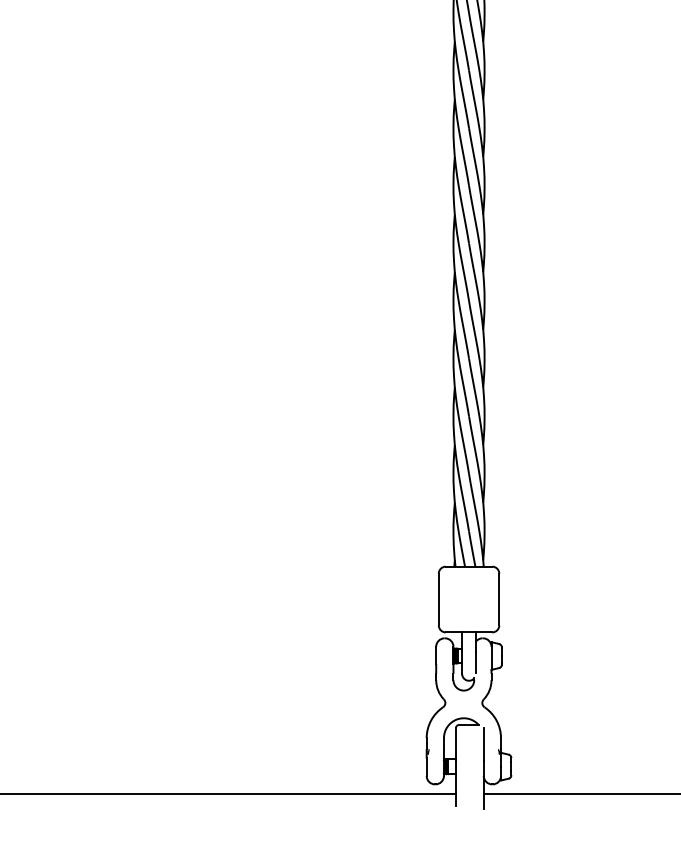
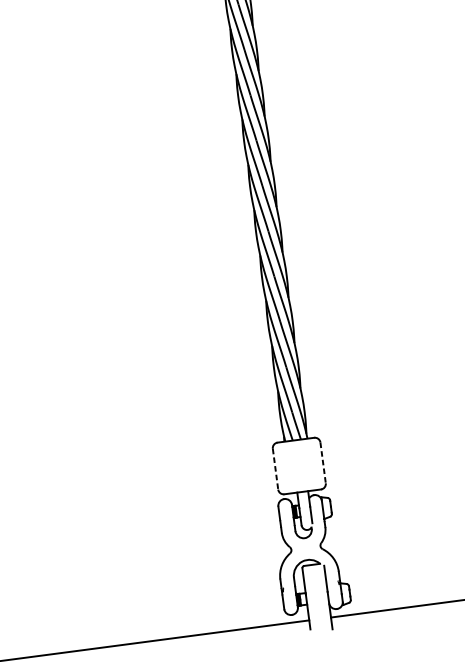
line: (438, 599) -> (275, 469), solid -> dashed
line: (499, 599) -> (323, 462), solid -> dashed

